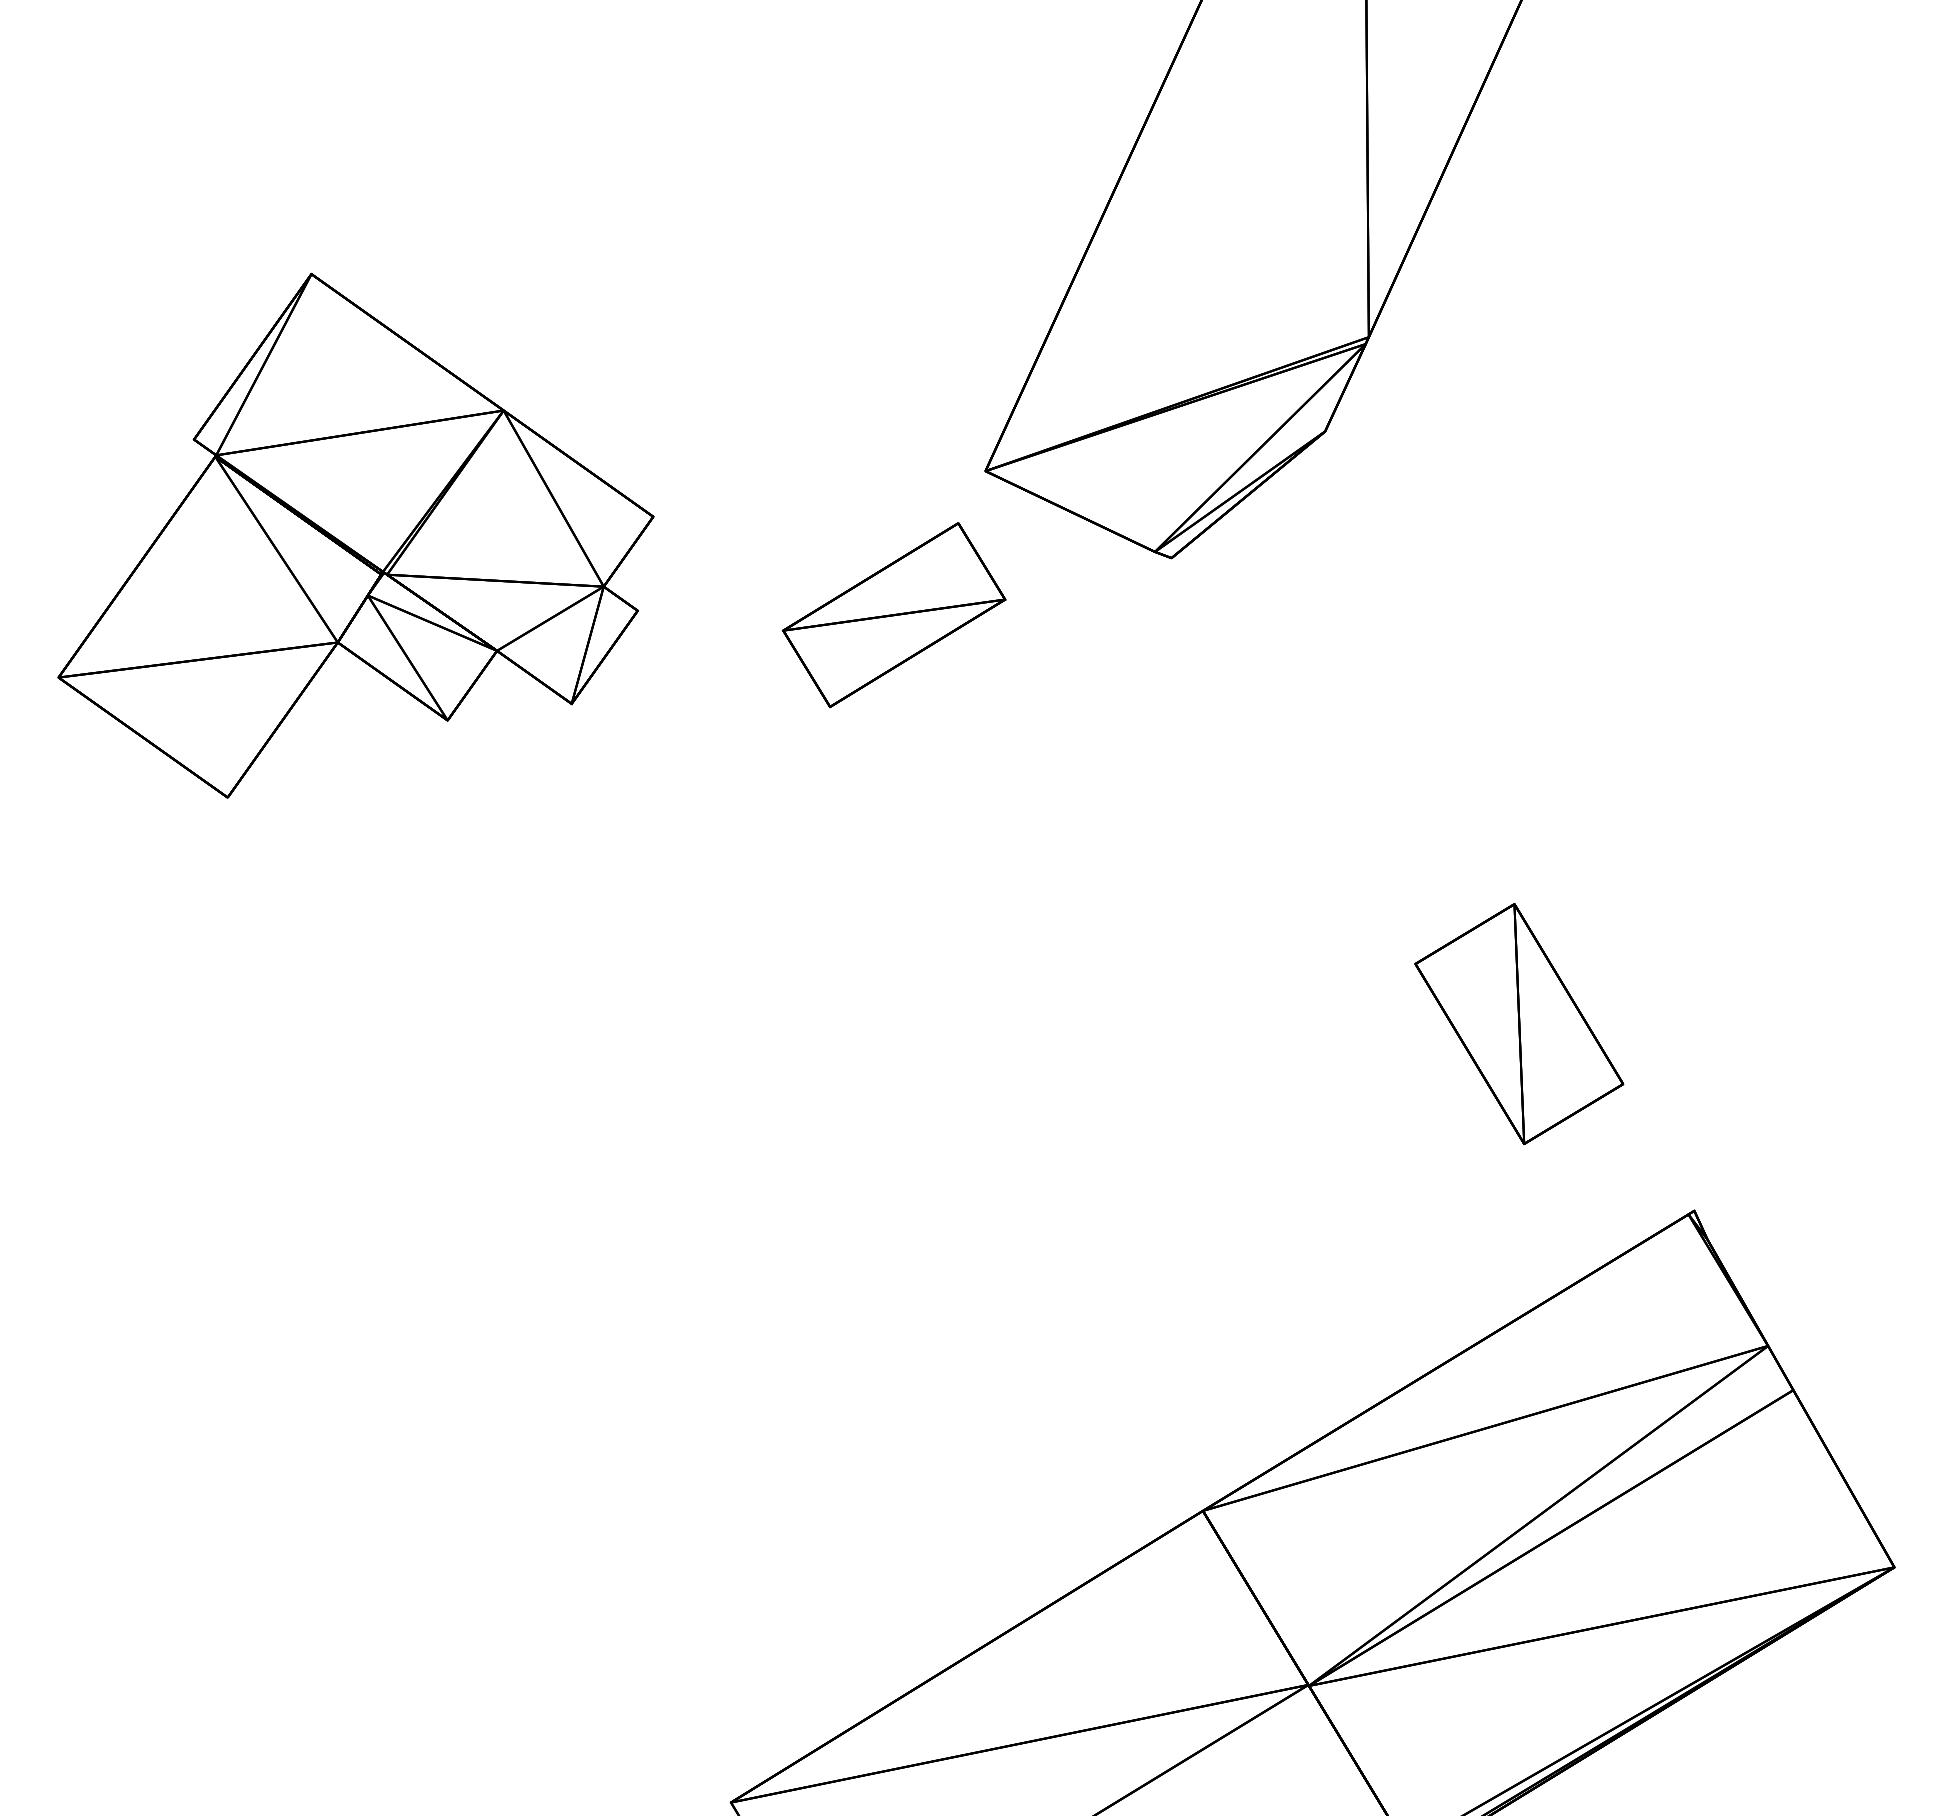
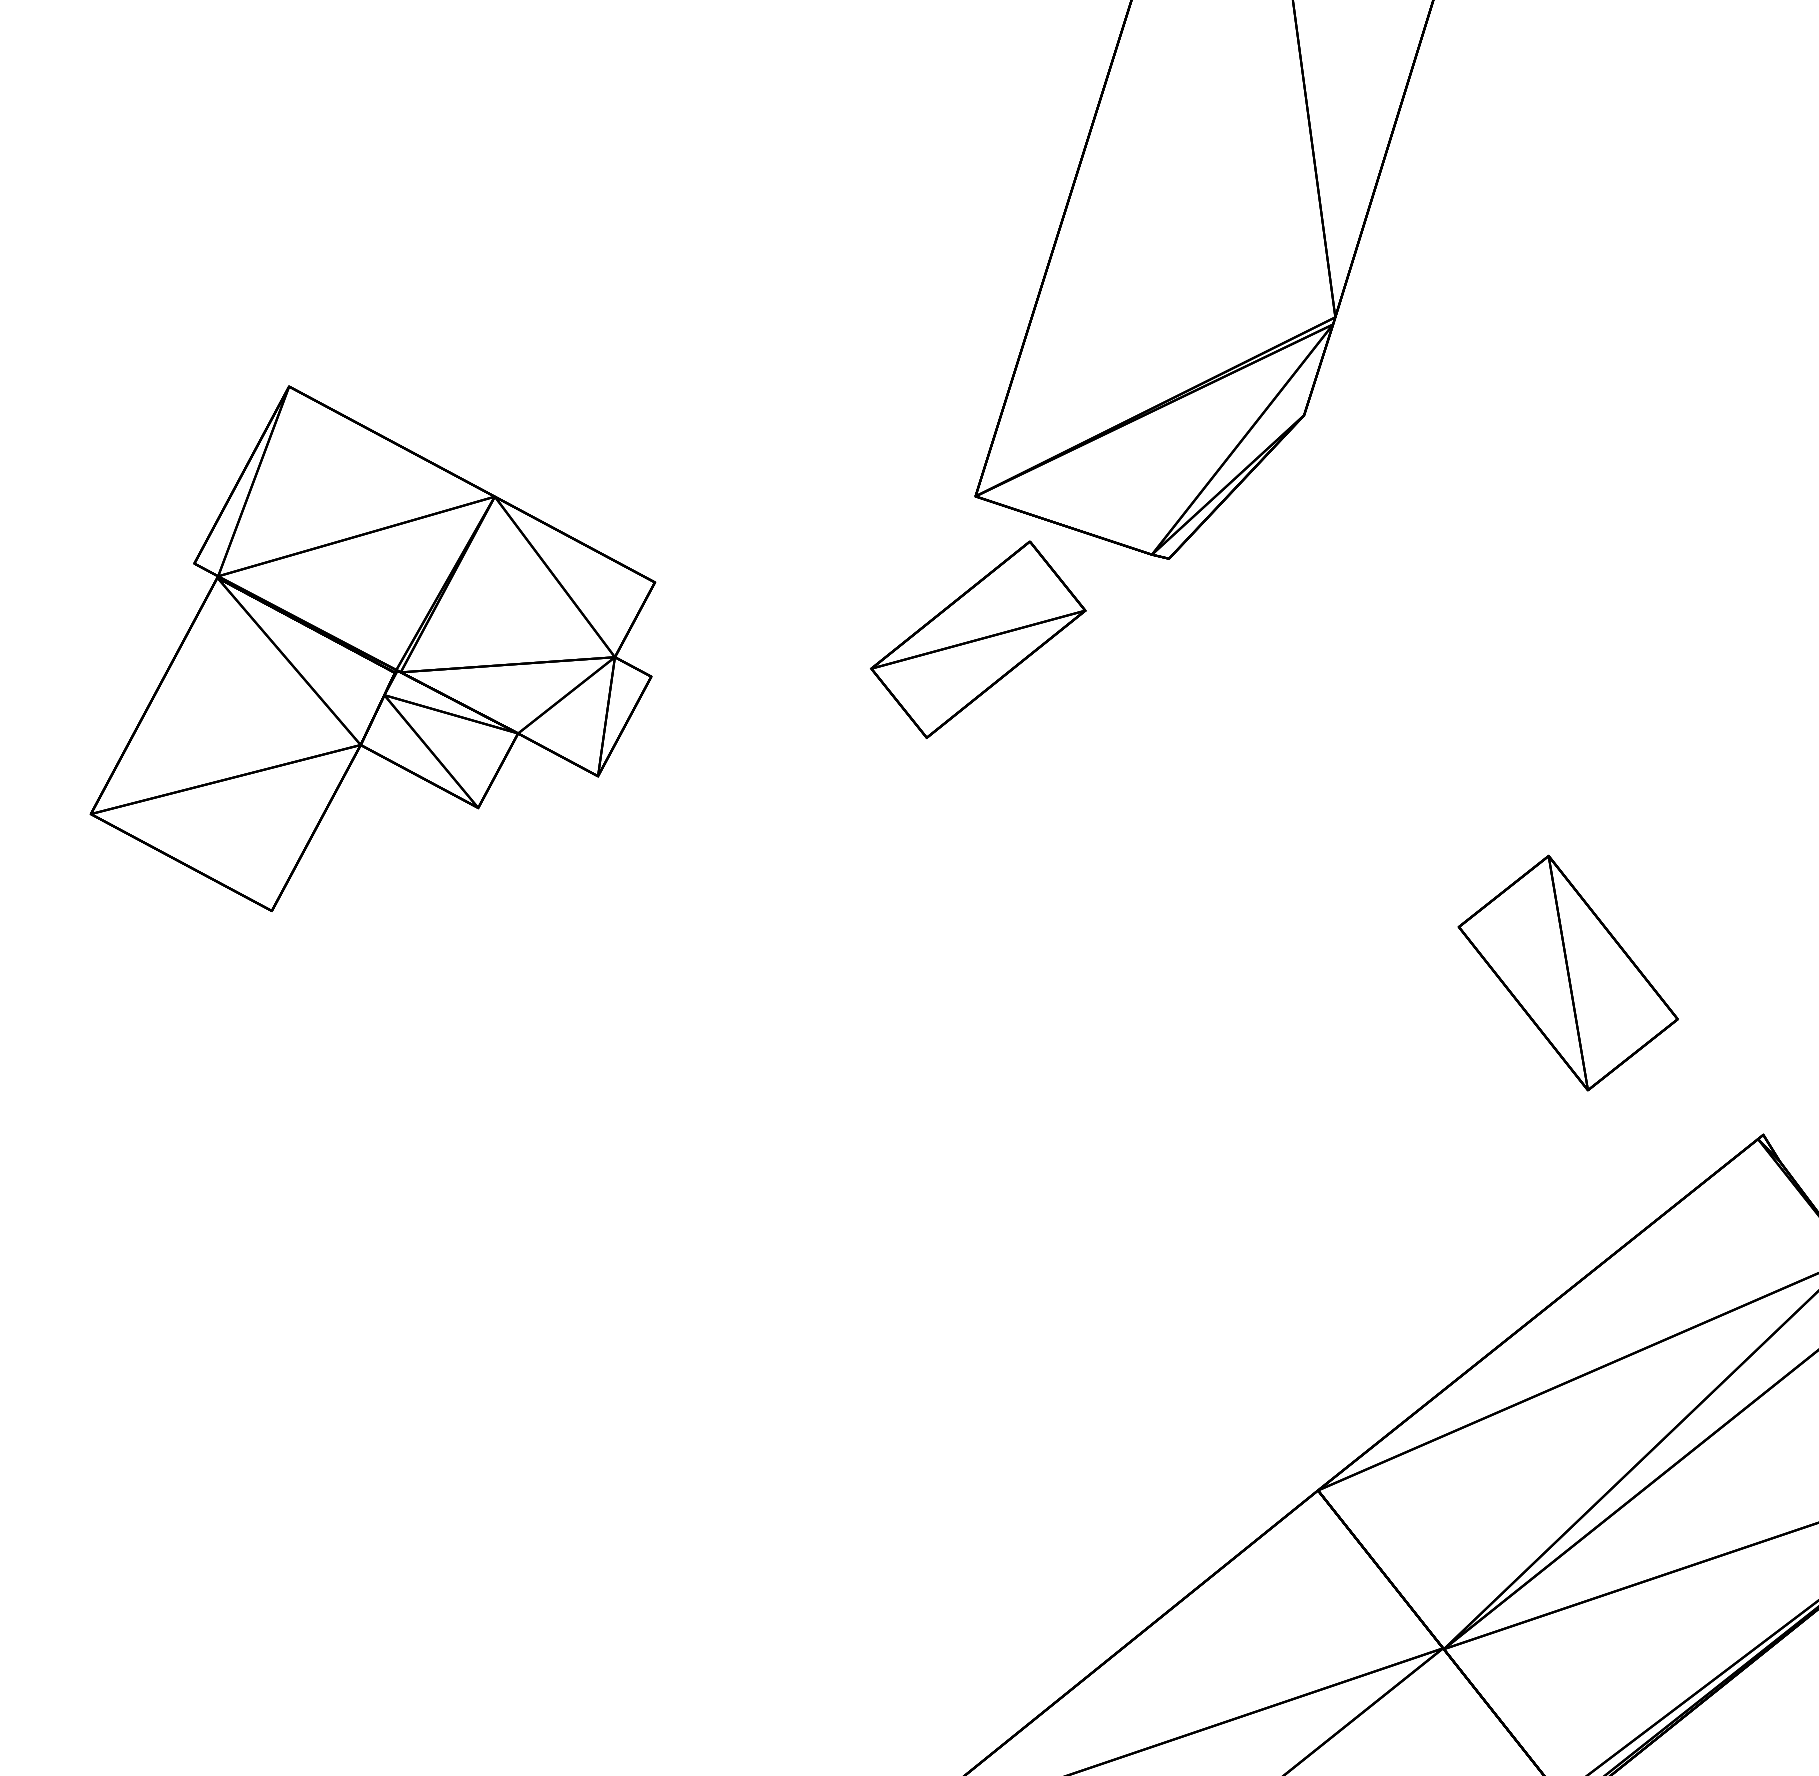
part: (894, 615) -> (978, 640), moved

